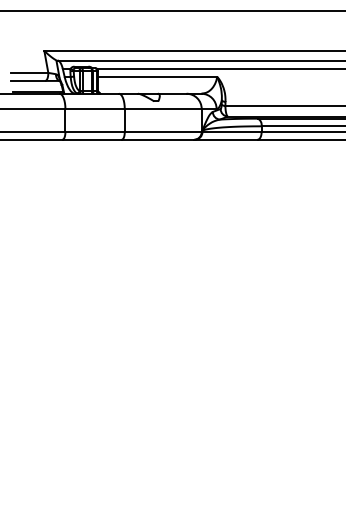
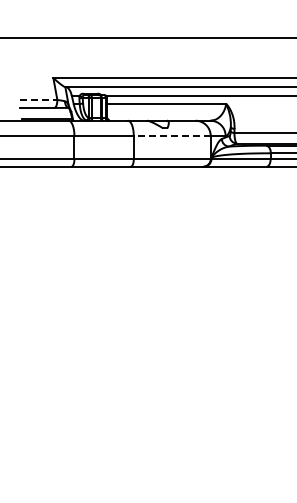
line: (29, 72) -> (38, 99), solid -> dashed
line: (162, 109) -> (171, 136), solid -> dashed

